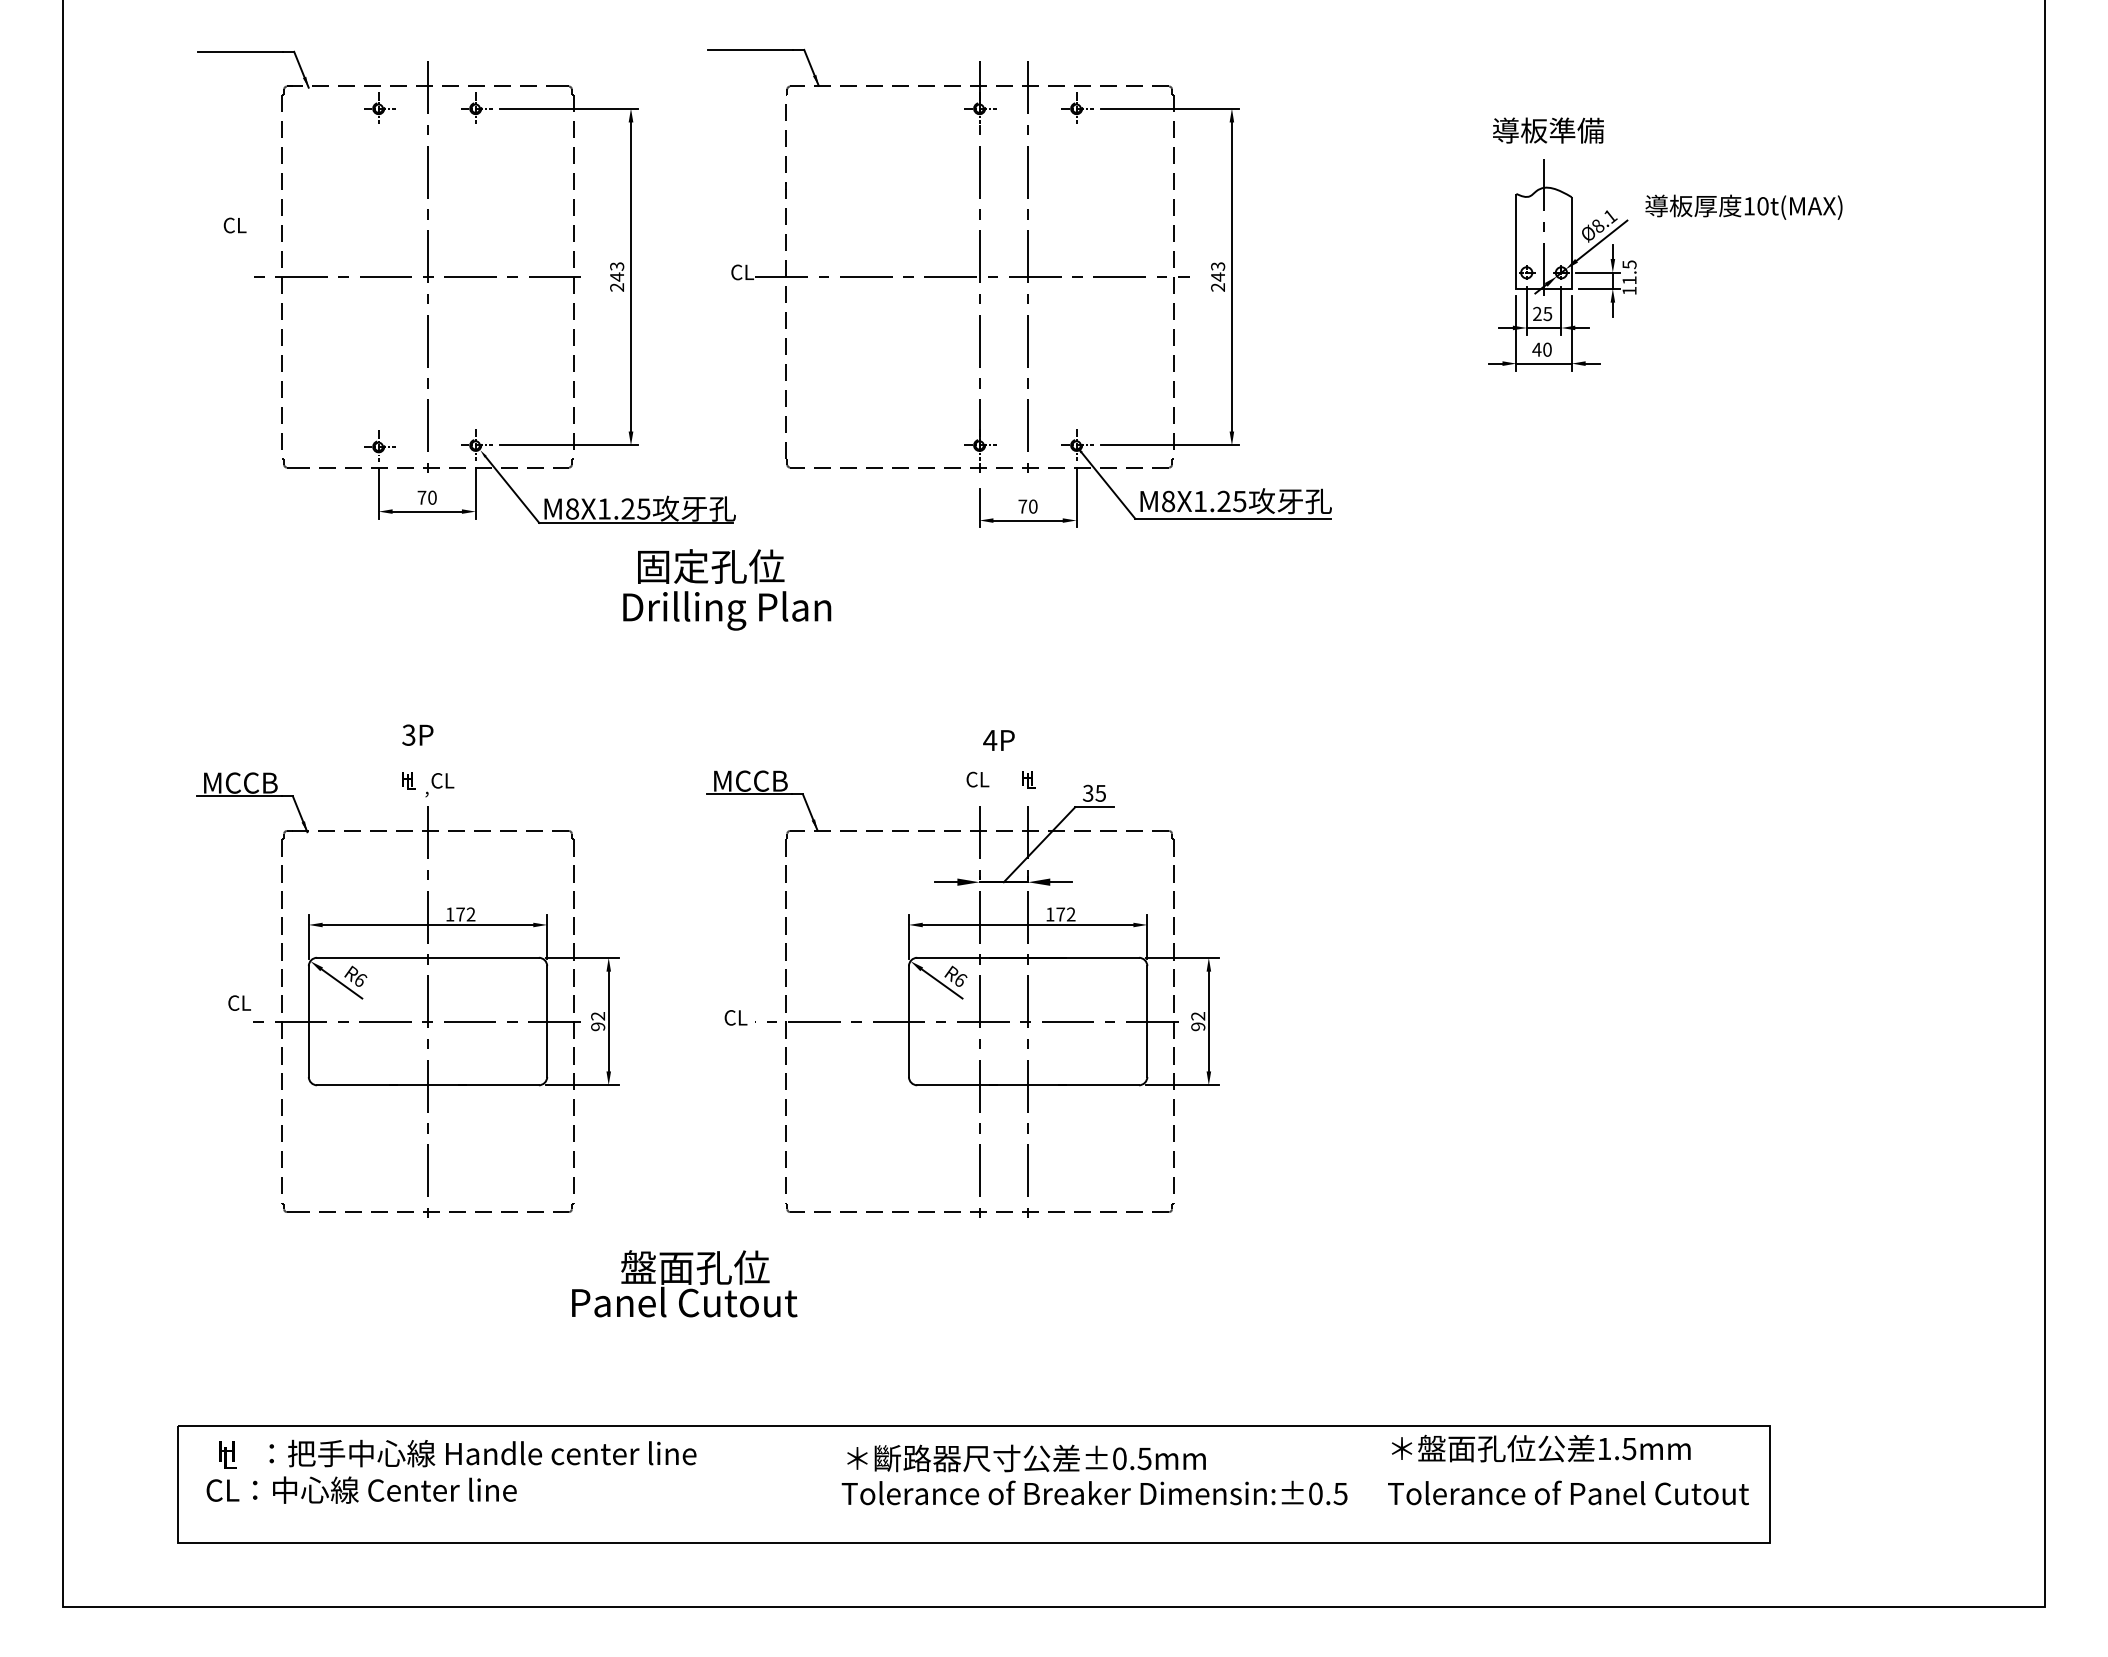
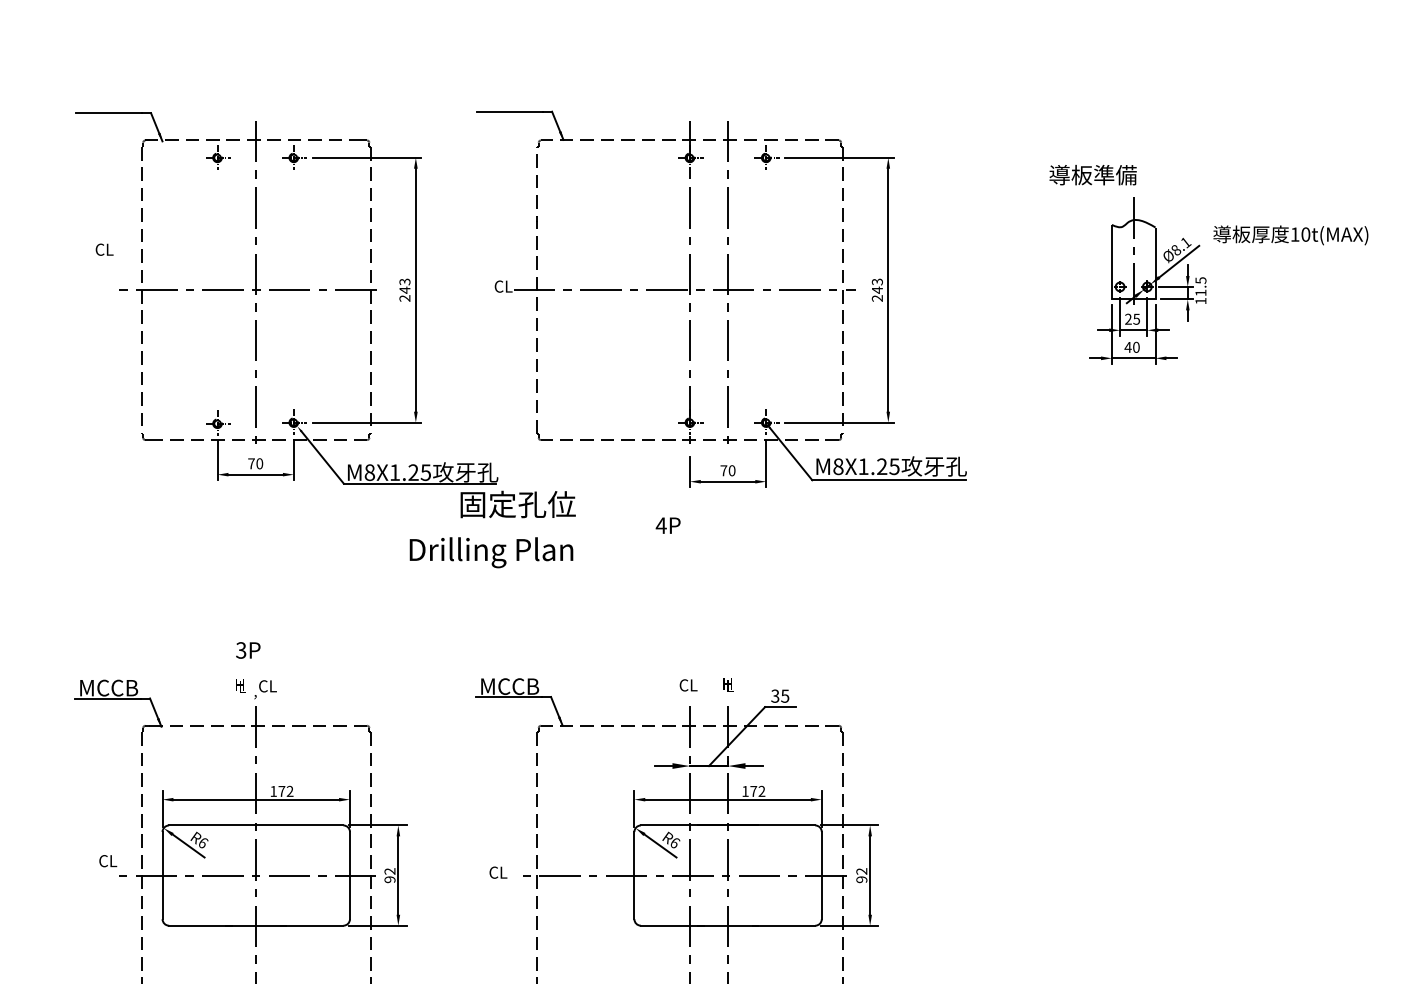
text: (1548, 130) -> (1093, 175), moved
text: (711, 566) -> (518, 504), moved
text: (998, 740) -> (667, 525), moved

